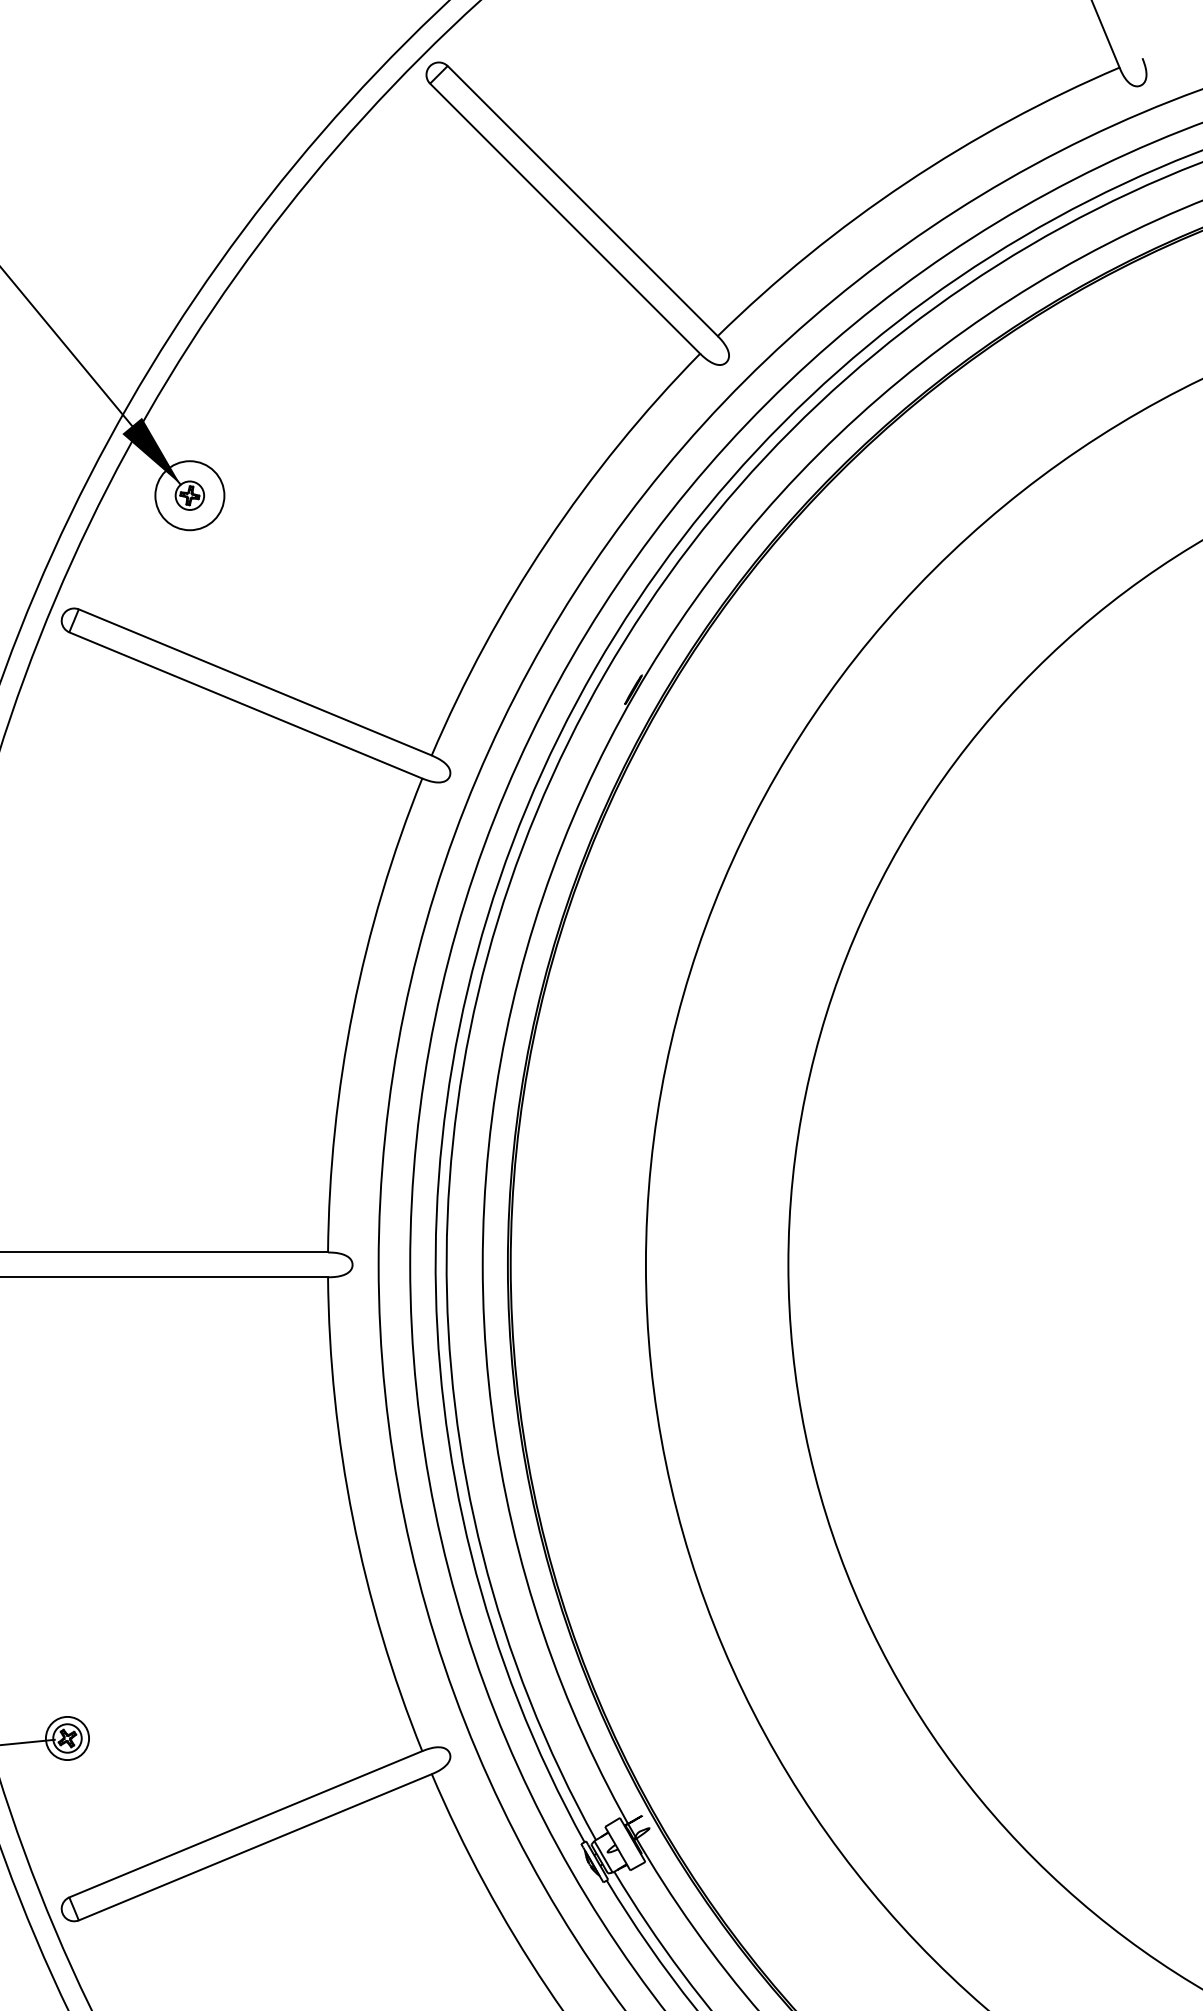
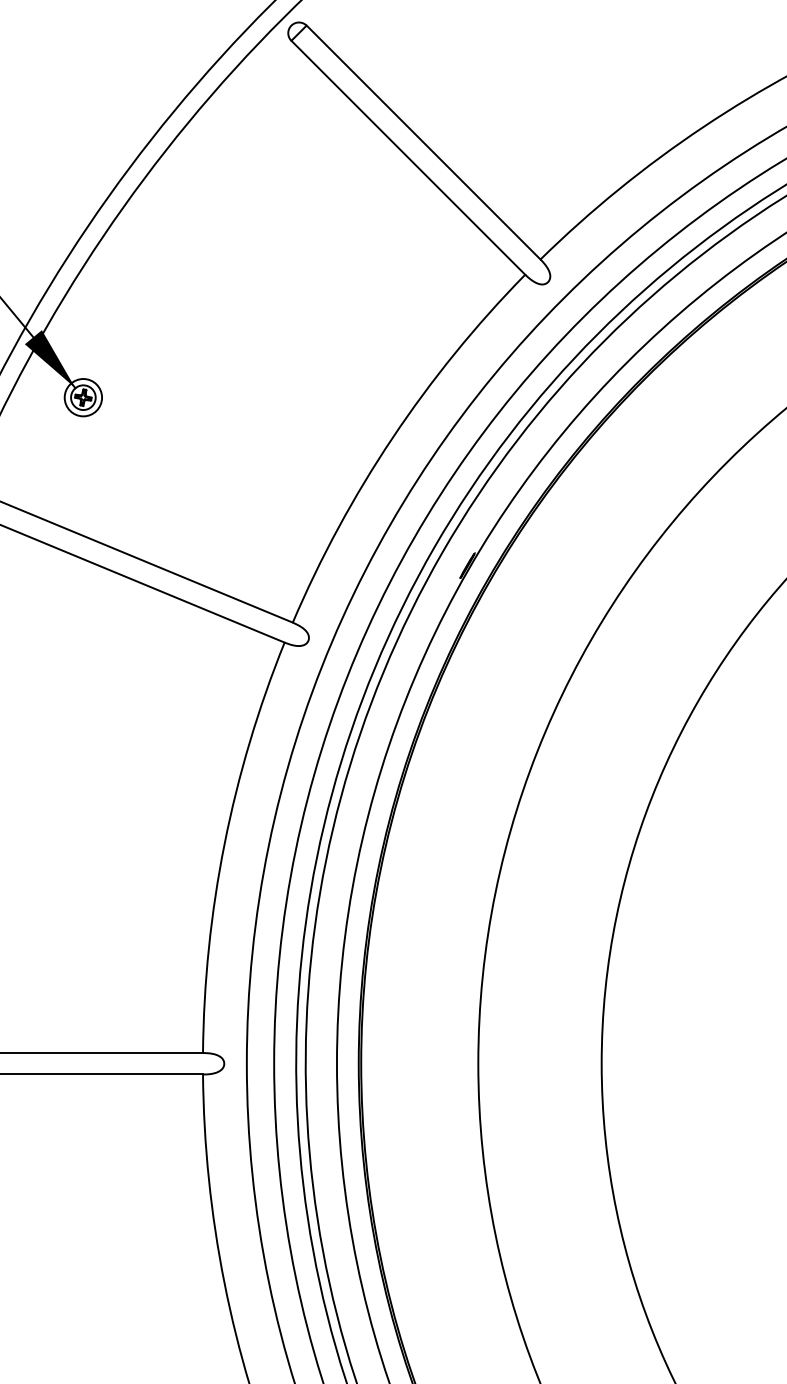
circle: (189, 495) -> (83, 397), size x0.62

